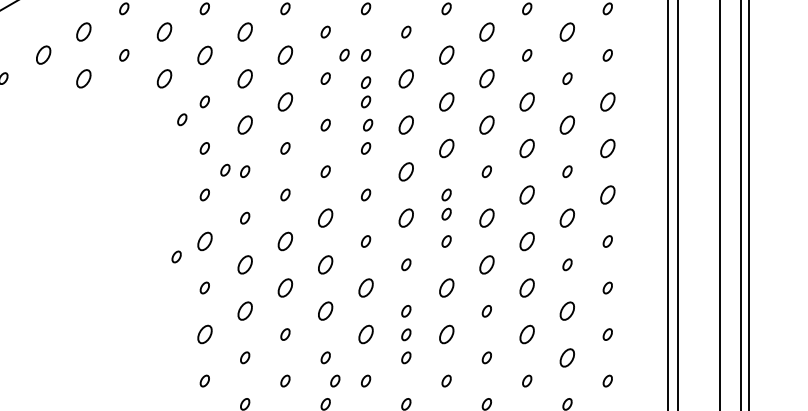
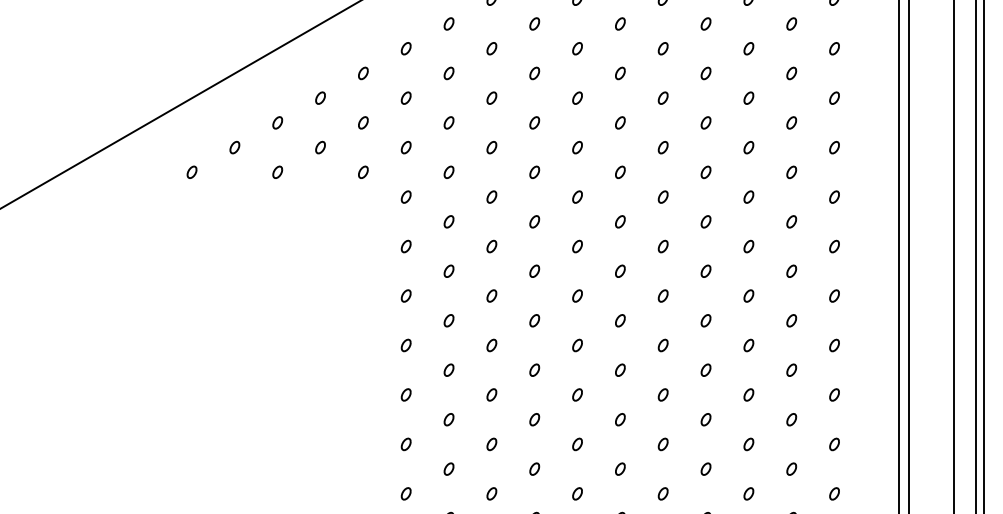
part: (83, 31) -> (277, 122), size x0.62
part: (164, 31) -> (363, 122), size x0.62
part: (244, 31) -> (448, 122), size x0.62
part: (486, 31) -> (705, 122), size x0.62
part: (567, 31) -> (791, 122), size x0.62
part: (344, 54) -> (554, 146), removed
part: (43, 55) -> (234, 147), size x0.62
part: (204, 55) -> (405, 147), size x0.62
part: (285, 55) -> (491, 147), size x0.62
part: (445, 55) -> (662, 147), size x0.62
part: (83, 77) -> (277, 171), size x0.62
part: (164, 77) -> (363, 171), size x0.62
part: (244, 77) -> (448, 171), size x0.62
part: (406, 77) -> (620, 171), size x0.62
part: (486, 78) -> (705, 172), size x0.62
part: (365, 82) -> (577, 176), removed
part: (285, 101) -> (491, 196), size x0.62
part: (445, 101) -> (662, 196), size x0.62
part: (526, 101) -> (748, 196), size x0.62
part: (607, 101) -> (834, 196), size x0.62
part: (181, 119) -> (381, 215), removed
part: (244, 124) -> (448, 221), size x0.62
part: (367, 124) -> (579, 221), removed
part: (406, 124) -> (620, 221), size x0.62
part: (486, 124) -> (705, 221), size x0.62
part: (567, 124) -> (791, 221), size x0.62
part: (445, 148) -> (662, 246), size x0.62
part: (526, 148) -> (748, 246), size x0.62
part: (607, 148) -> (834, 246), size x0.62
part: (224, 170) -> (427, 269), removed
part: (406, 170) -> (620, 270), size x0.62
part: (526, 194) -> (748, 295), size x0.62
part: (607, 194) -> (834, 295), size x0.62
part: (445, 214) -> (662, 316), removed
part: (325, 217) -> (534, 320), size x0.62
part: (406, 217) -> (620, 320), size x0.62
part: (486, 217) -> (705, 320), size x0.62
part: (567, 217) -> (791, 320), size x0.62
part: (204, 241) -> (405, 345), size x0.62
part: (285, 241) -> (491, 345), size x0.62
part: (526, 241) -> (748, 345), size x0.62
part: (175, 256) -> (375, 361), removed
part: (244, 264) -> (448, 369), size x0.62
part: (325, 264) -> (534, 369), size x0.62
part: (486, 264) -> (705, 369), size x0.62
part: (285, 287) -> (491, 394), size x0.62
part: (365, 287) -> (577, 394), size x0.62
part: (445, 287) -> (662, 394), size x0.62
part: (526, 287) -> (748, 394), size x0.62
part: (244, 311) -> (448, 419), size x0.62
part: (325, 311) -> (534, 419), size x0.62
part: (567, 311) -> (791, 419), size x0.62
part: (204, 334) -> (405, 444), size x0.62
part: (365, 334) -> (577, 444), size x0.62
part: (406, 334) -> (620, 444), removed
part: (445, 334) -> (662, 444), size x0.62
part: (526, 334) -> (748, 444), size x0.62
part: (567, 357) -> (791, 468), size x0.62
part: (334, 380) -> (544, 493), removed

